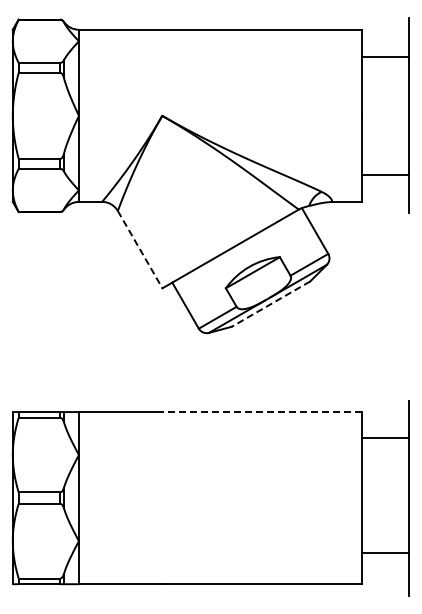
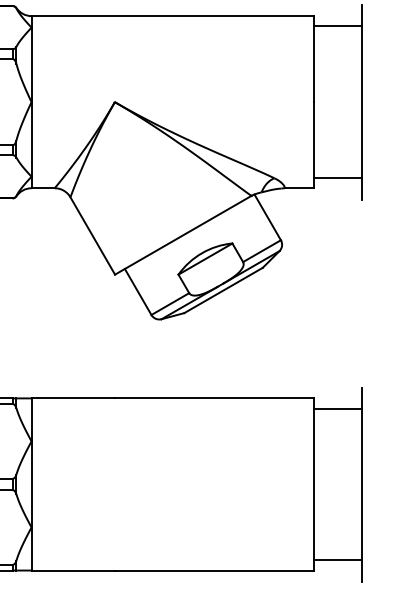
line: (385, 56) -> (338, 25), moved
line: (385, 174) -> (338, 177), moved
line: (140, 249) -> (93, 235), dashed -> solid
line: (270, 304) -> (223, 290), dashed -> solid
line: (262, 412) -> (215, 398), dashed -> solid
line: (385, 438) -> (338, 408), moved
line: (385, 553) -> (338, 560), moved

